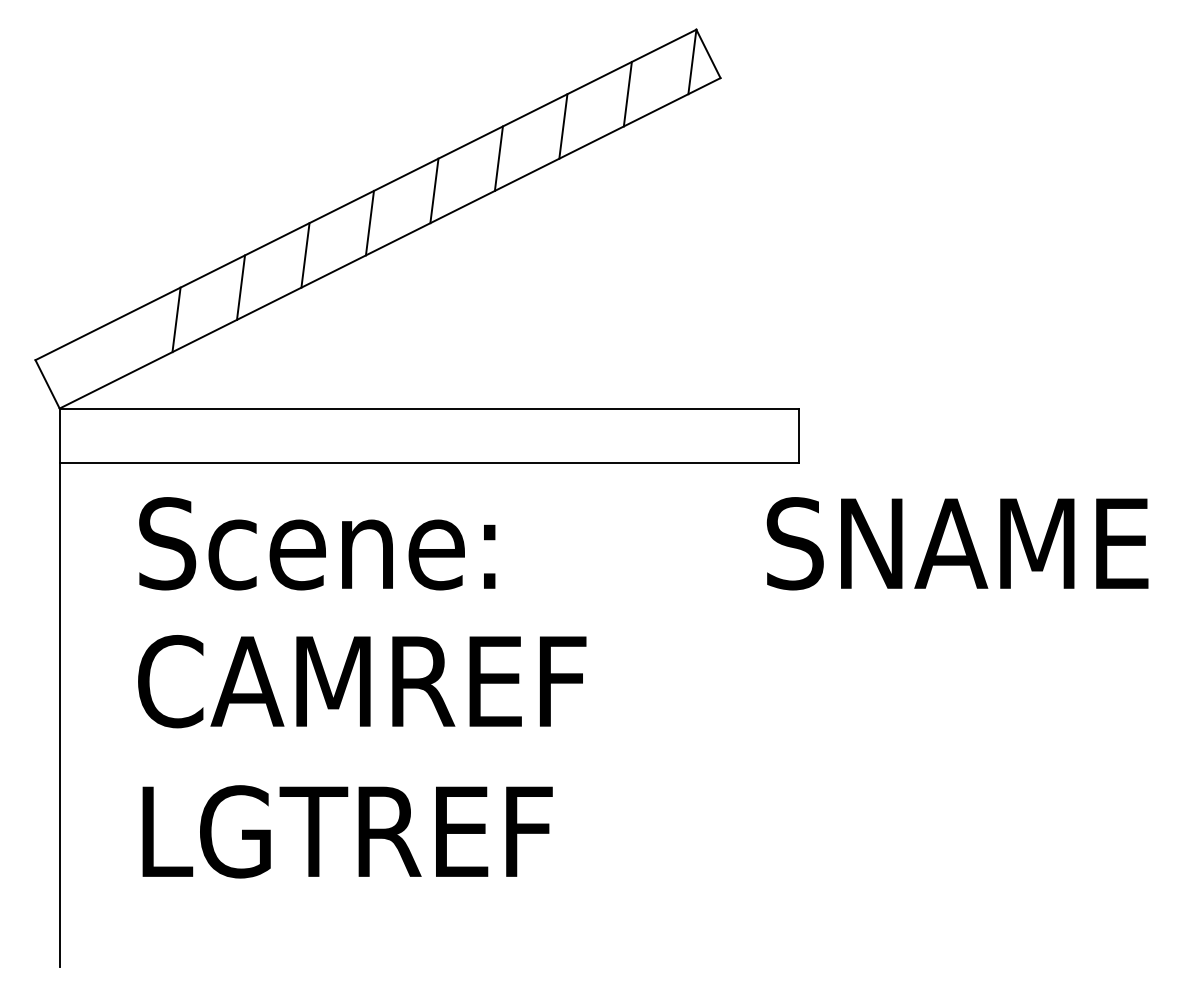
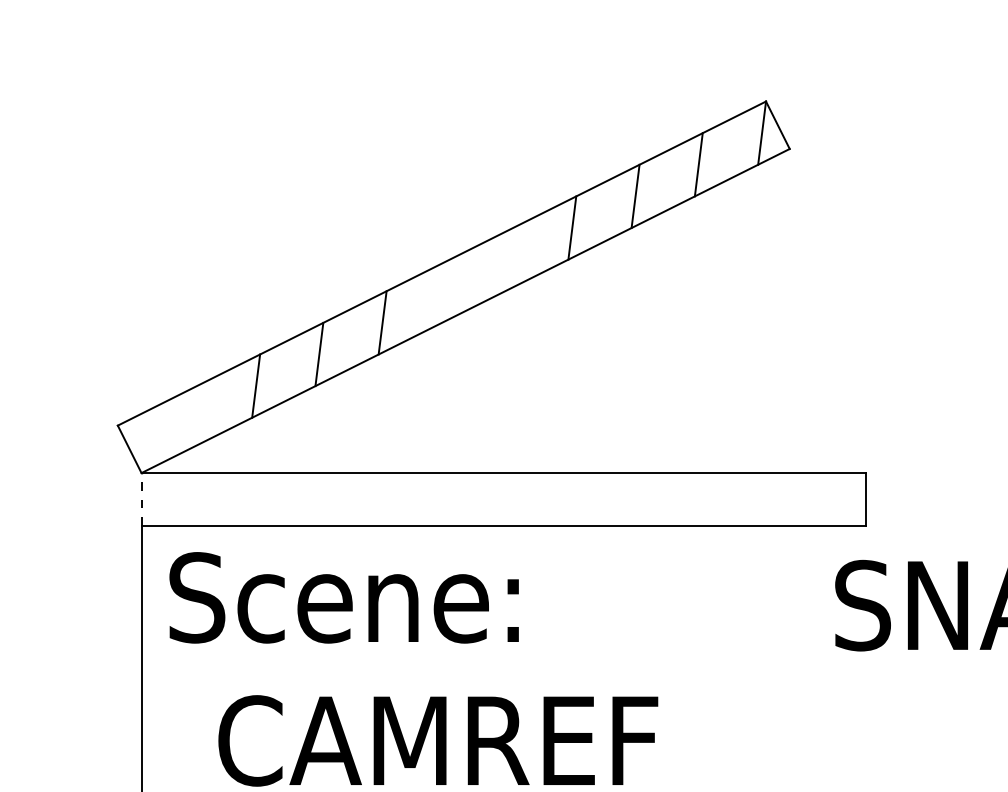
line: (434, 190) -> (509, 259), removed
line: (369, 222) -> (445, 290), removed
line: (59, 435) -> (141, 499), solid -> dashed
text: (317, 543) -> (344, 597), moved

